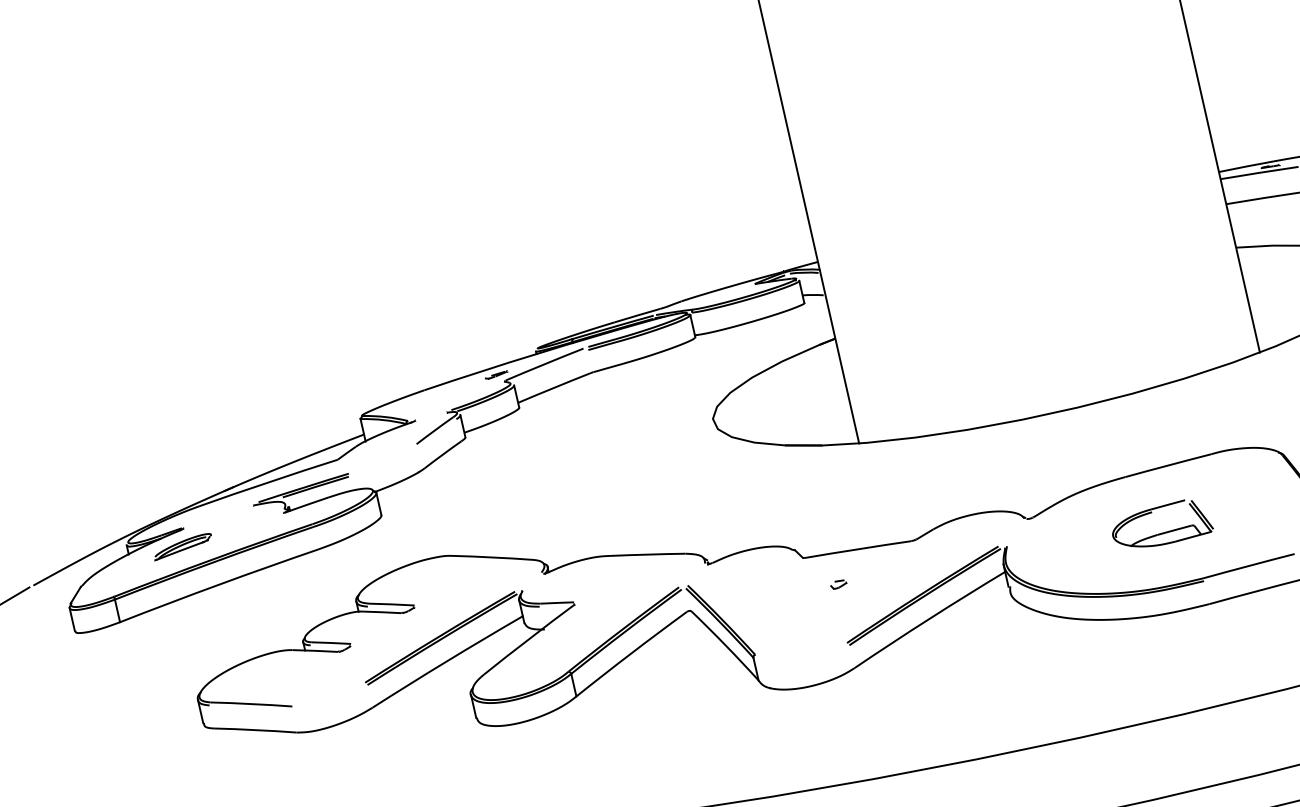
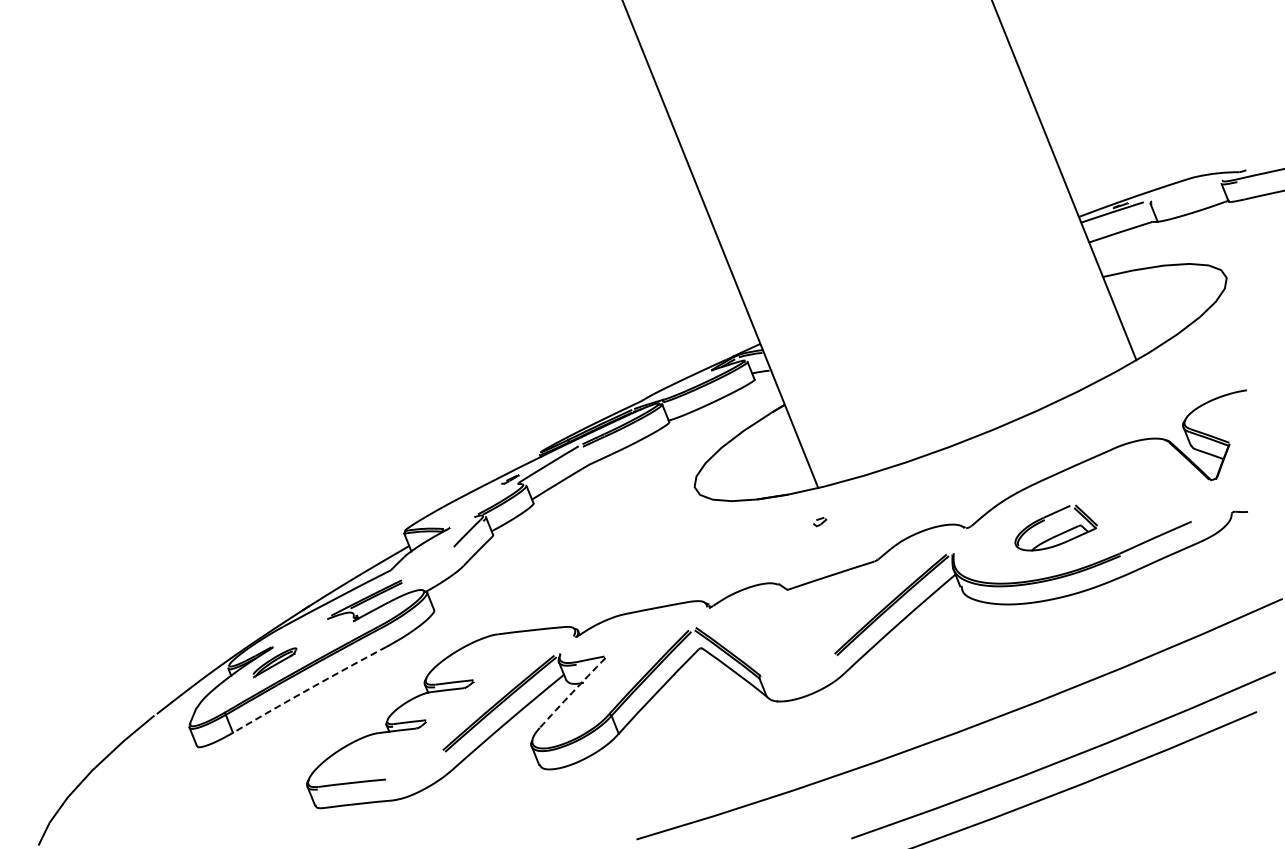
part: (1167, 530) -> (1059, 533), moved
arc: (218, 585) -> (309, 689), solid -> dashed
part: (839, 585) -> (820, 522), moved
arc: (529, 638) -> (572, 692), solid -> dashed

